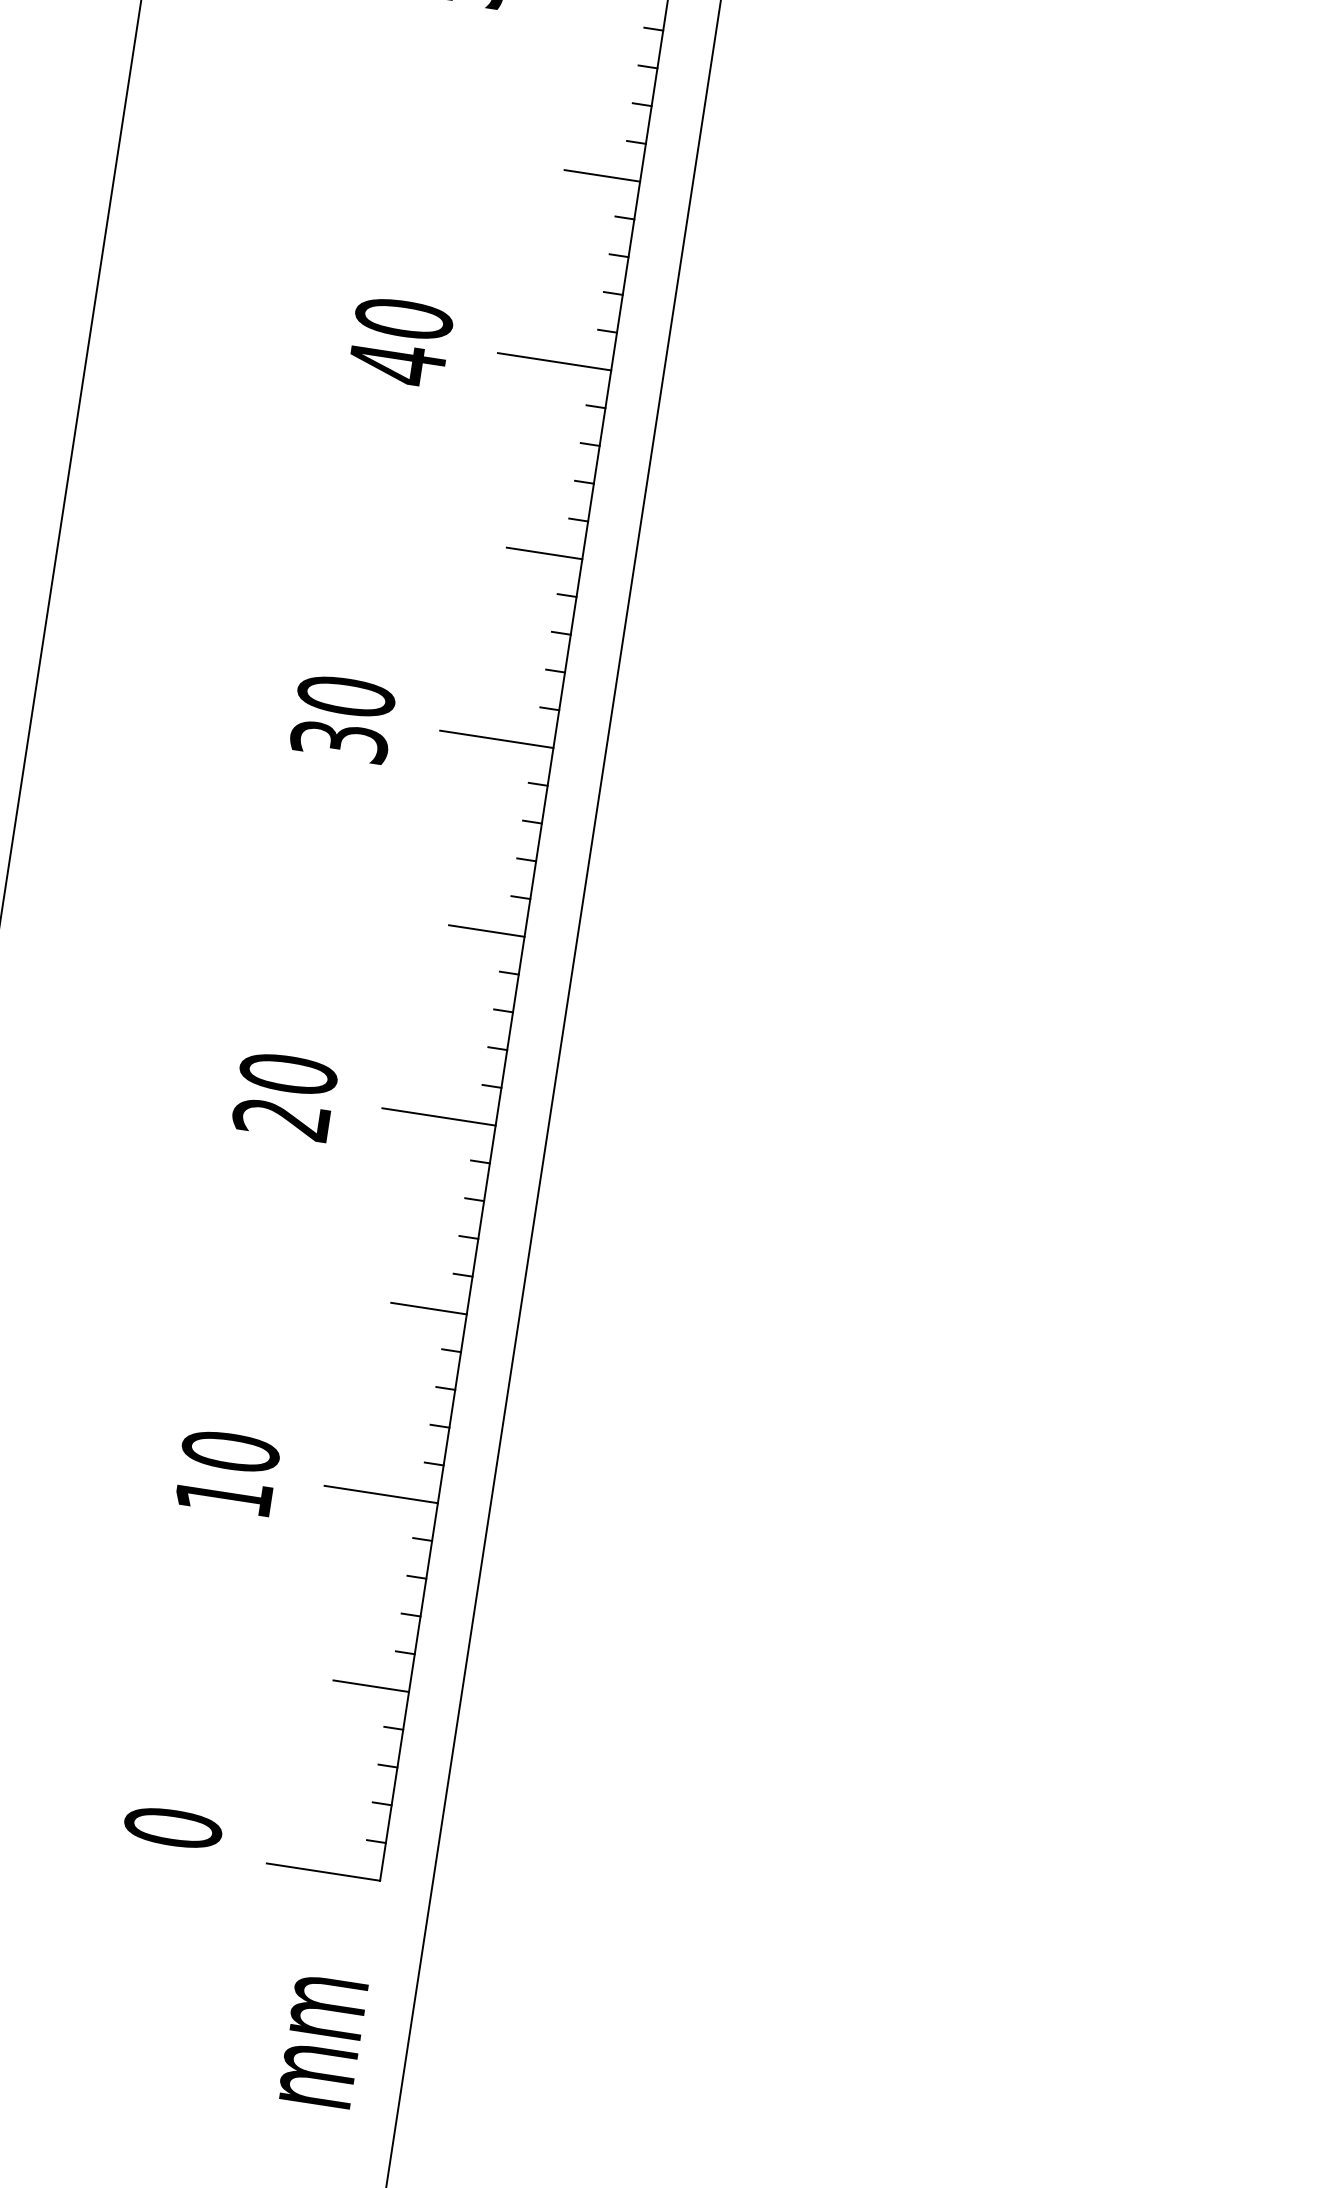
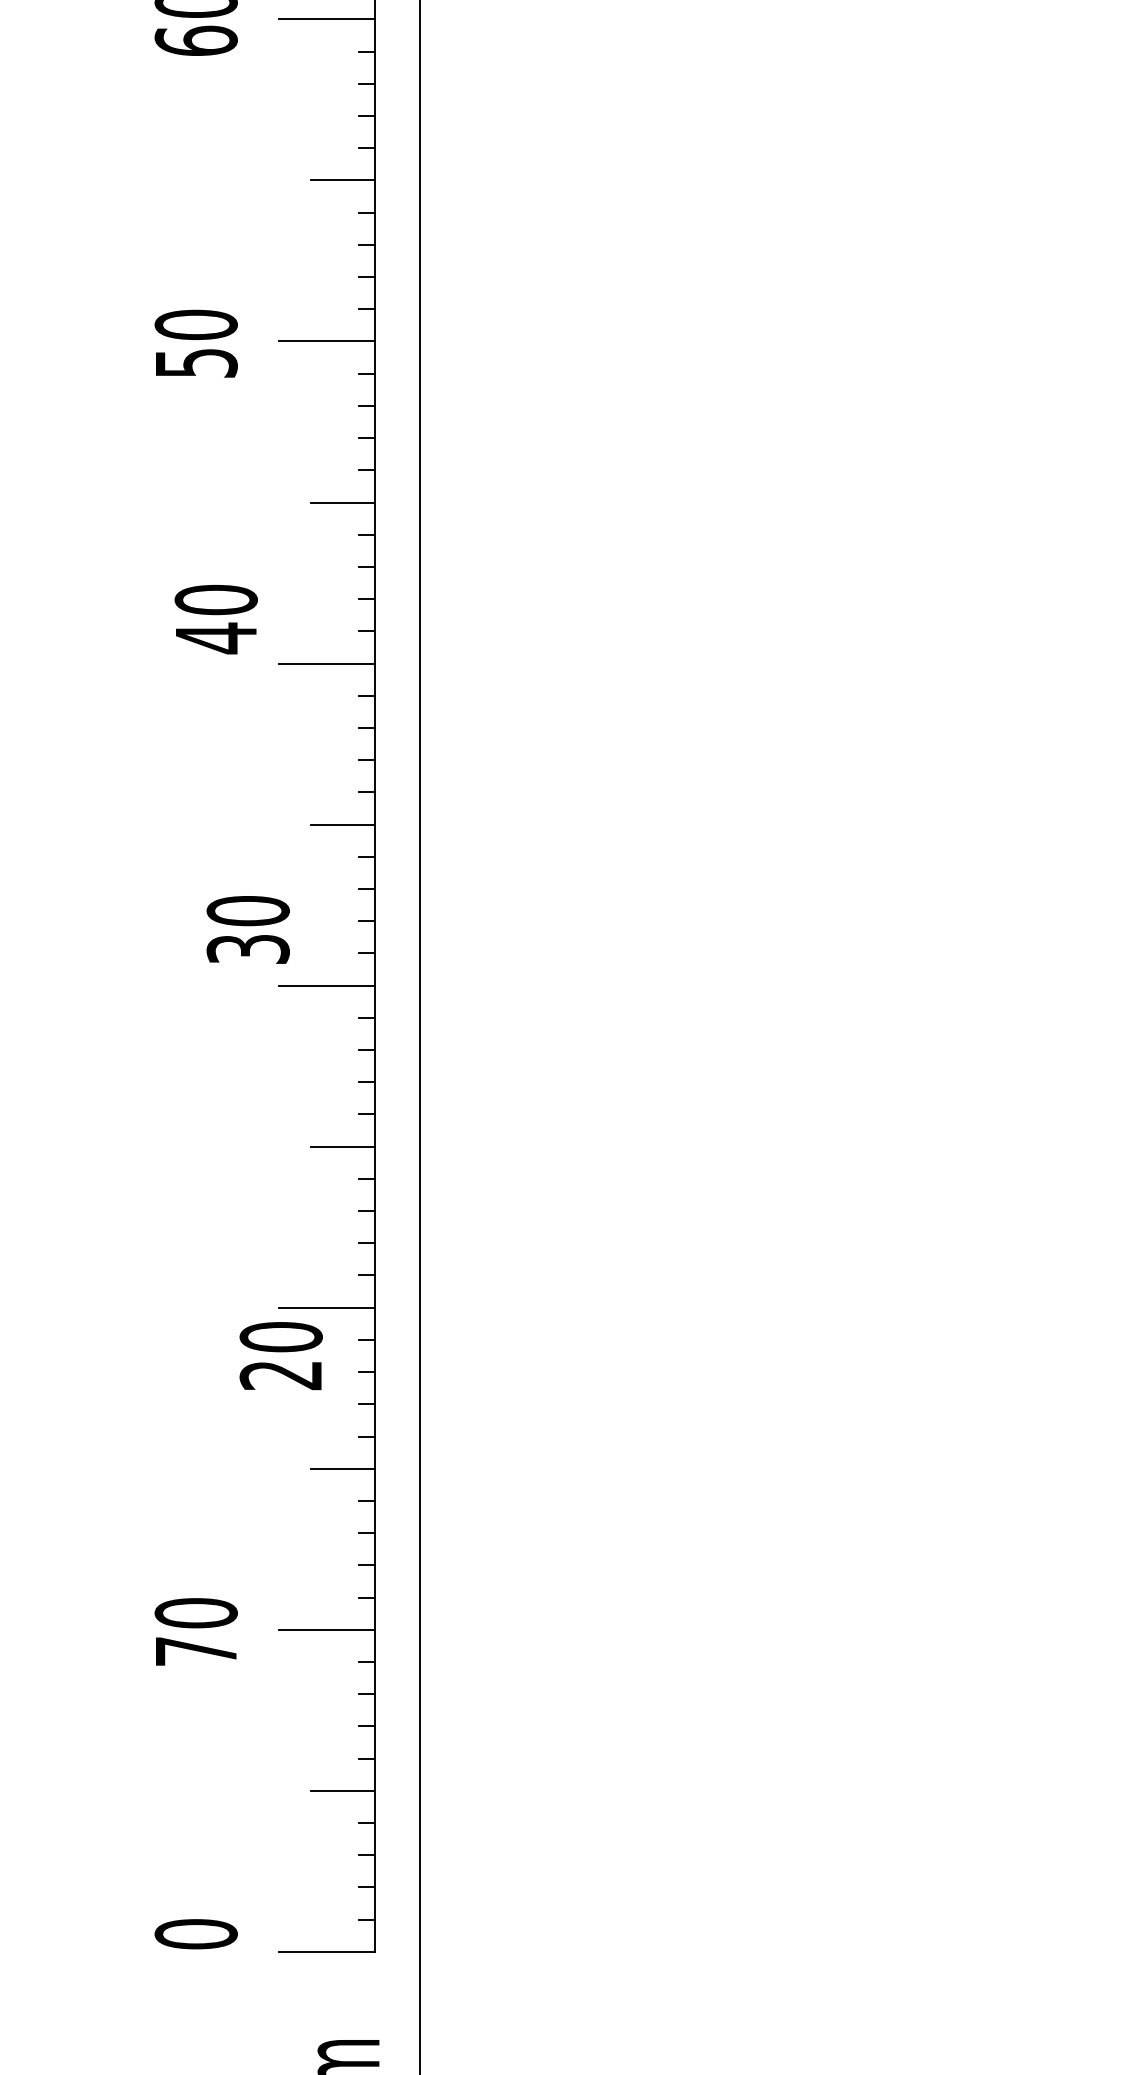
text: (399, 341) -> (215, 619), moved
text: (342, 717) -> (247, 929), moved
text: (284, 1096) -> (280, 1356), moved
text: (224, 1496) -> (196, 1651), 10 -> 70

